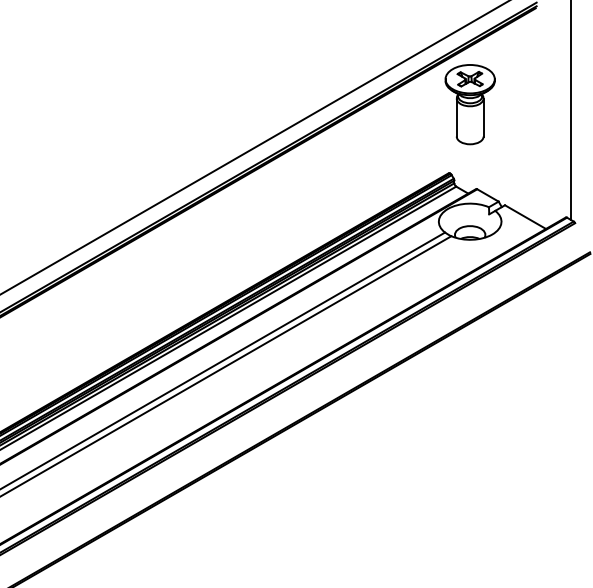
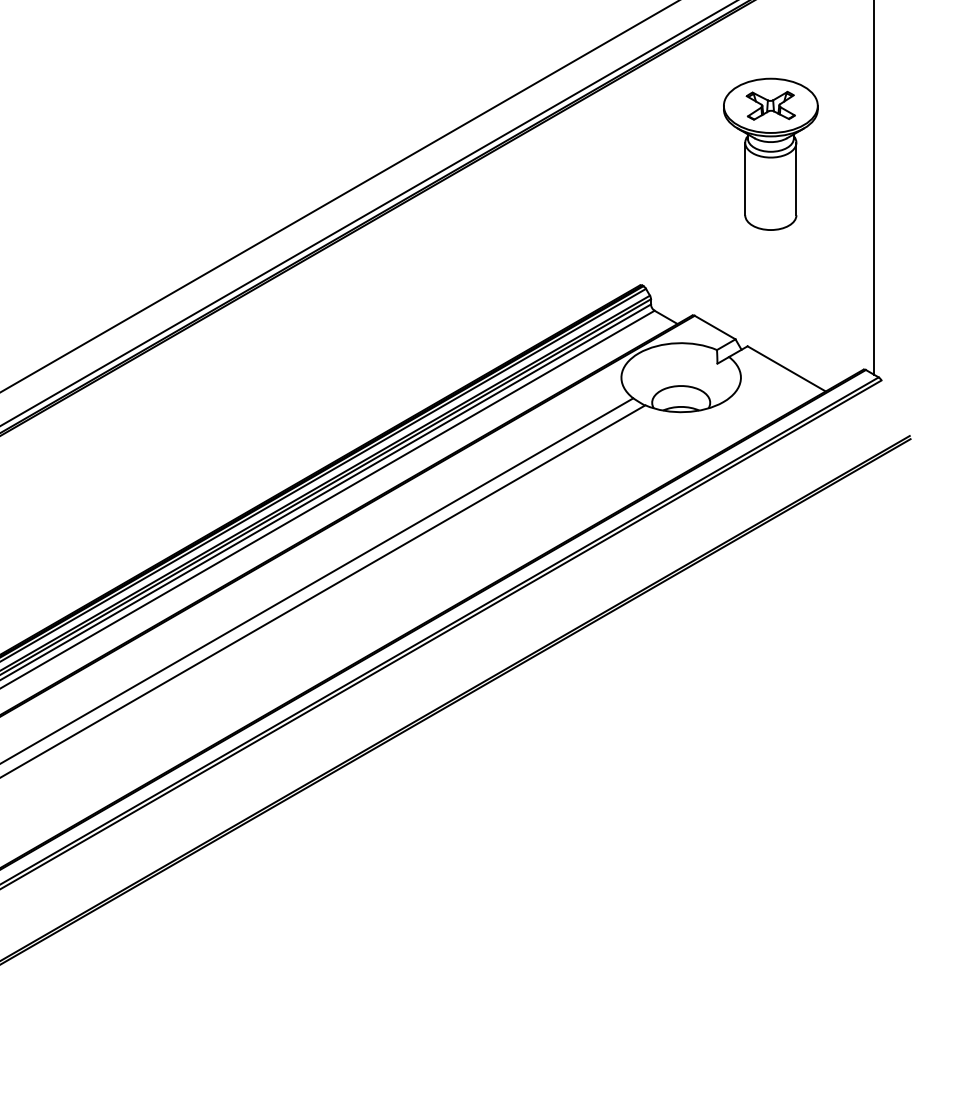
part: (469, 104) -> (769, 154), moved

